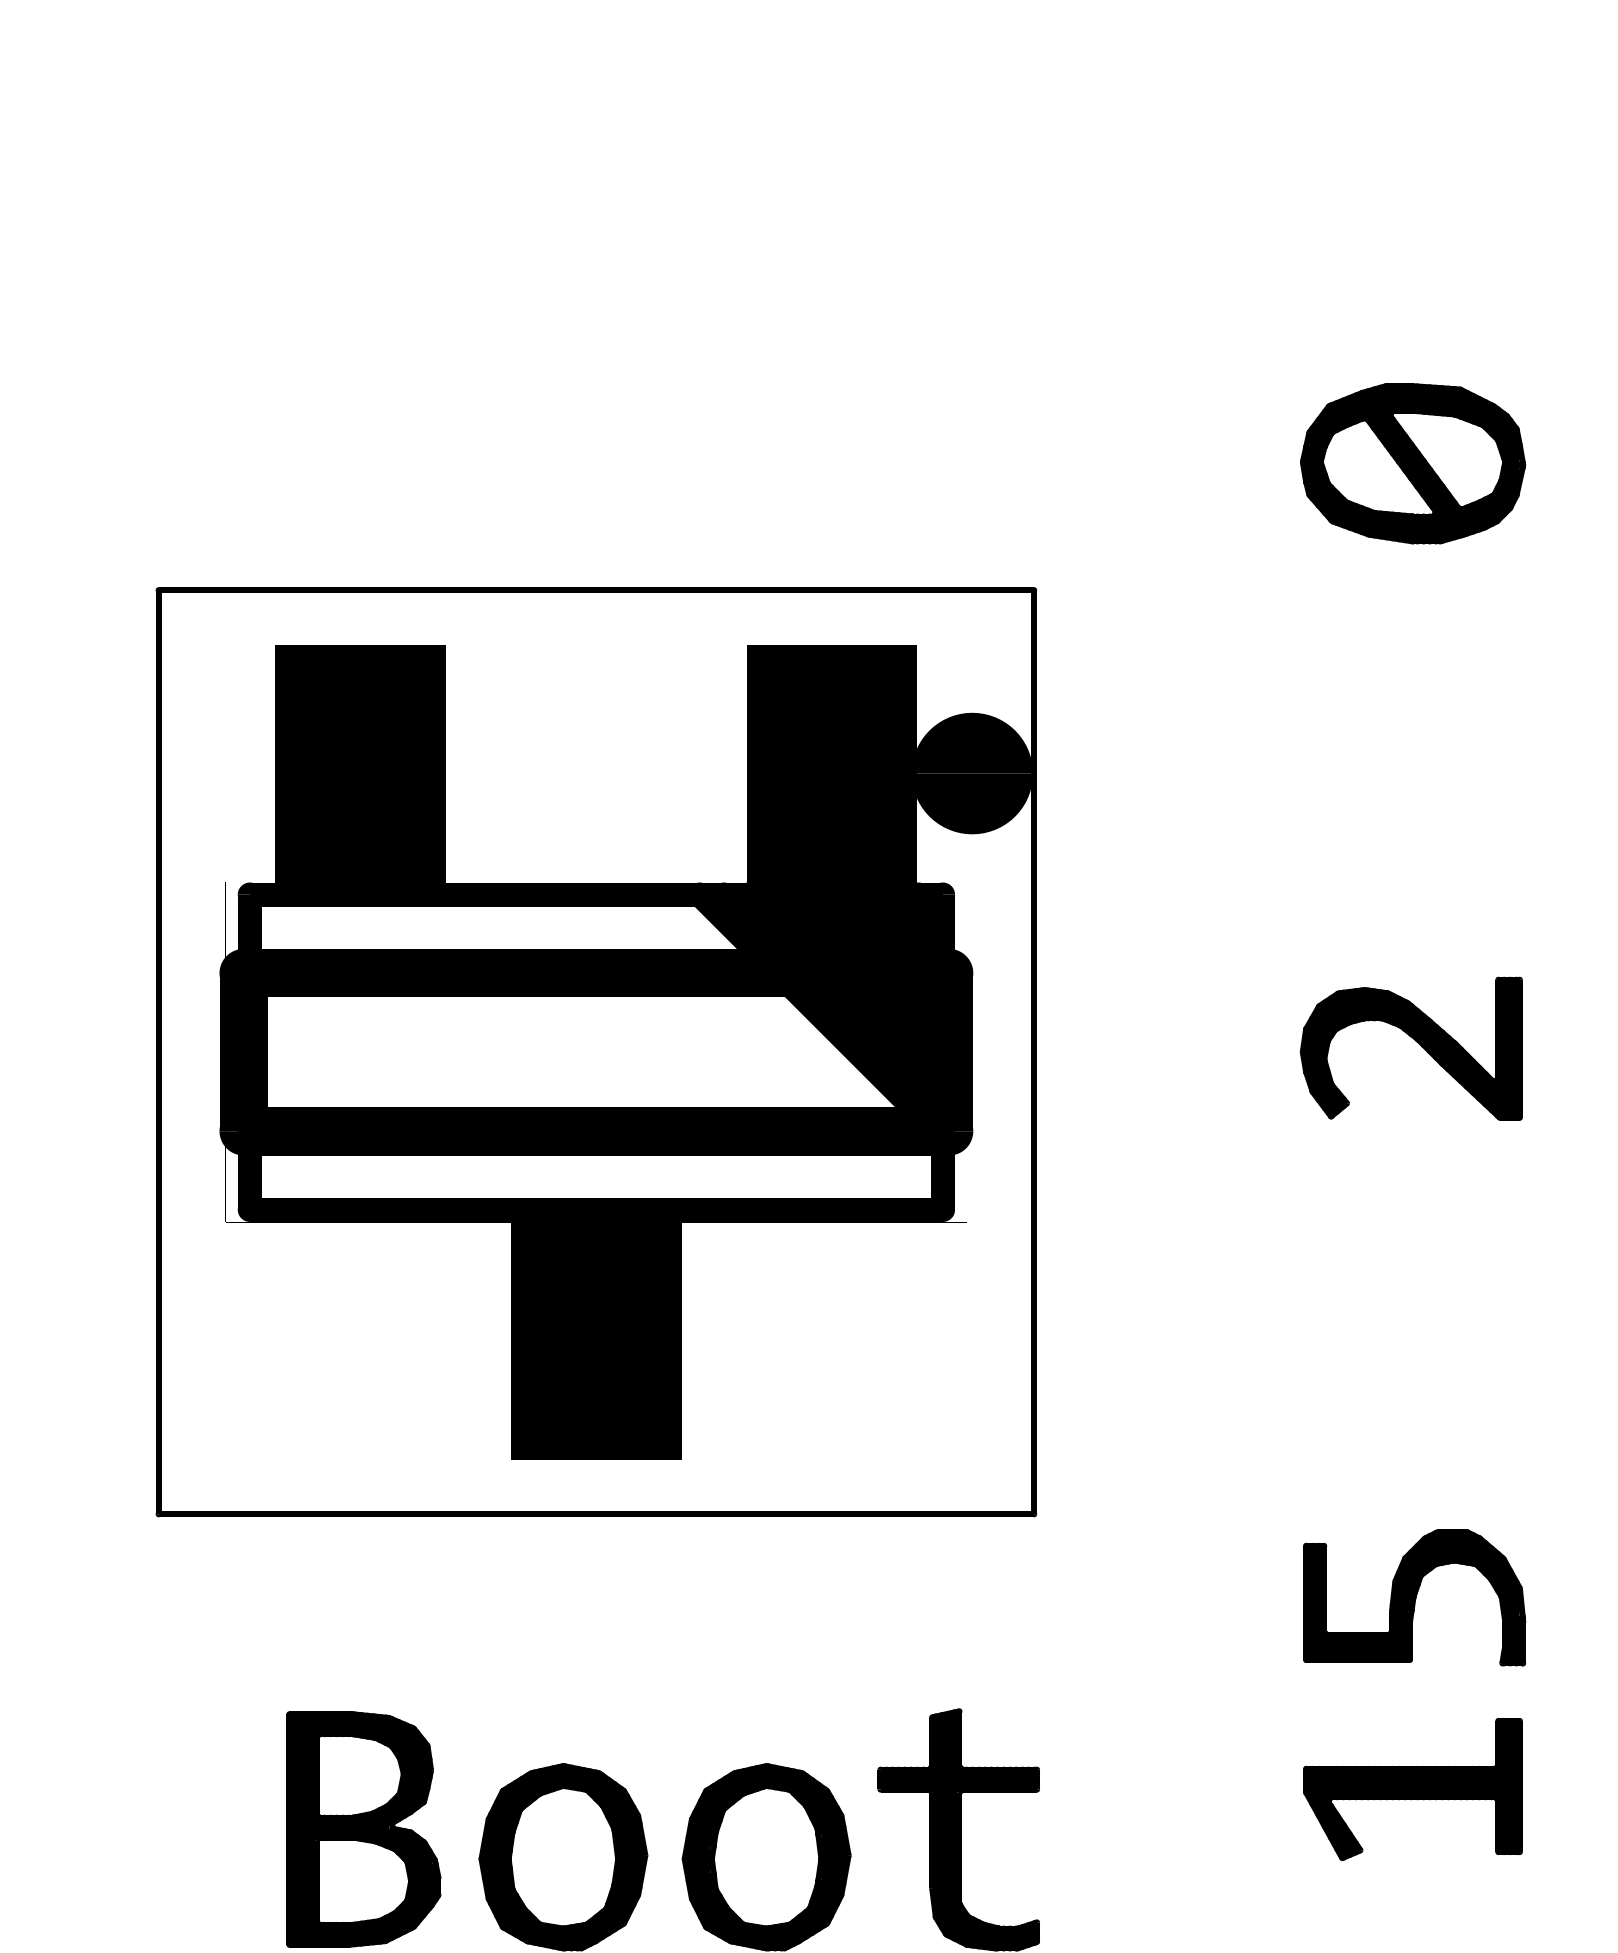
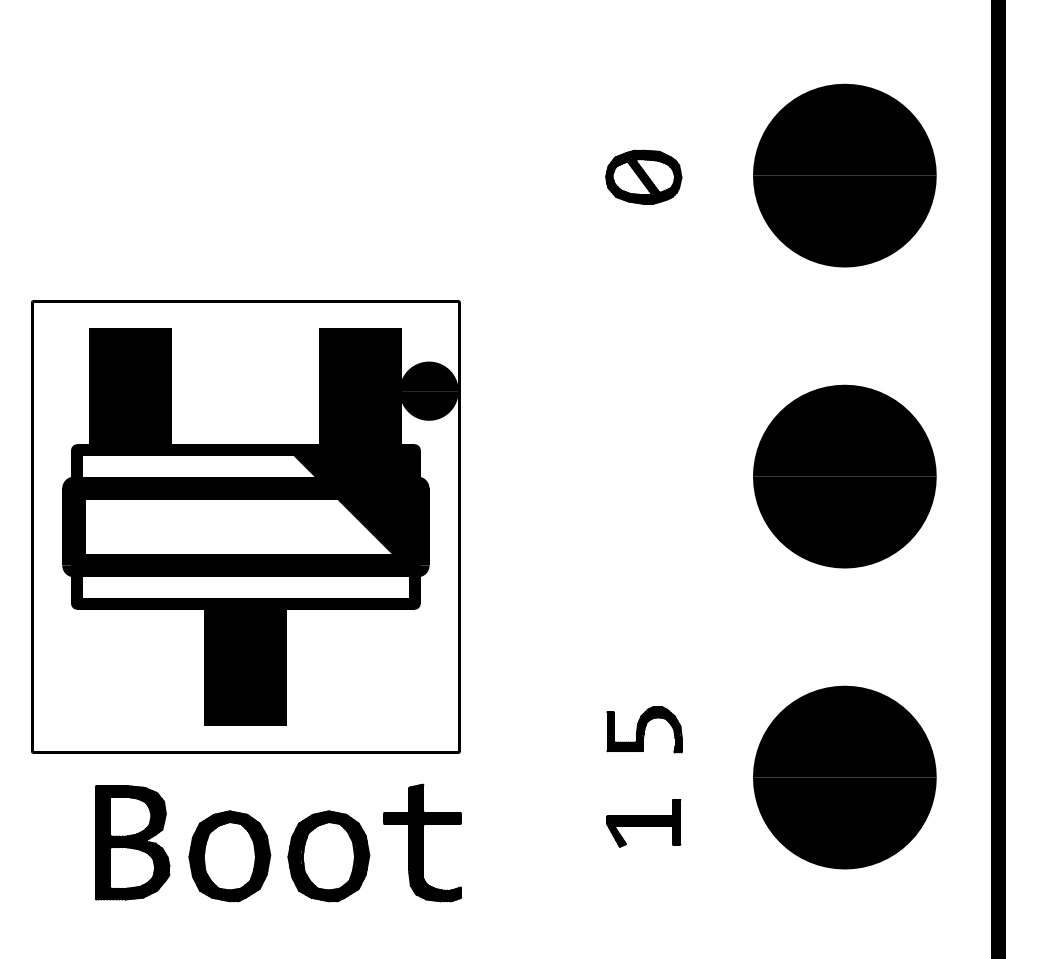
part: (1412, 464) -> (643, 177), size x0.7
part: (1410, 1049) -> (642, 462), removed
part: (595, 1051) -> (245, 526), moved
part: (1414, 1597) -> (644, 729), size x0.7
part: (1412, 1789) -> (643, 823), size x0.7

